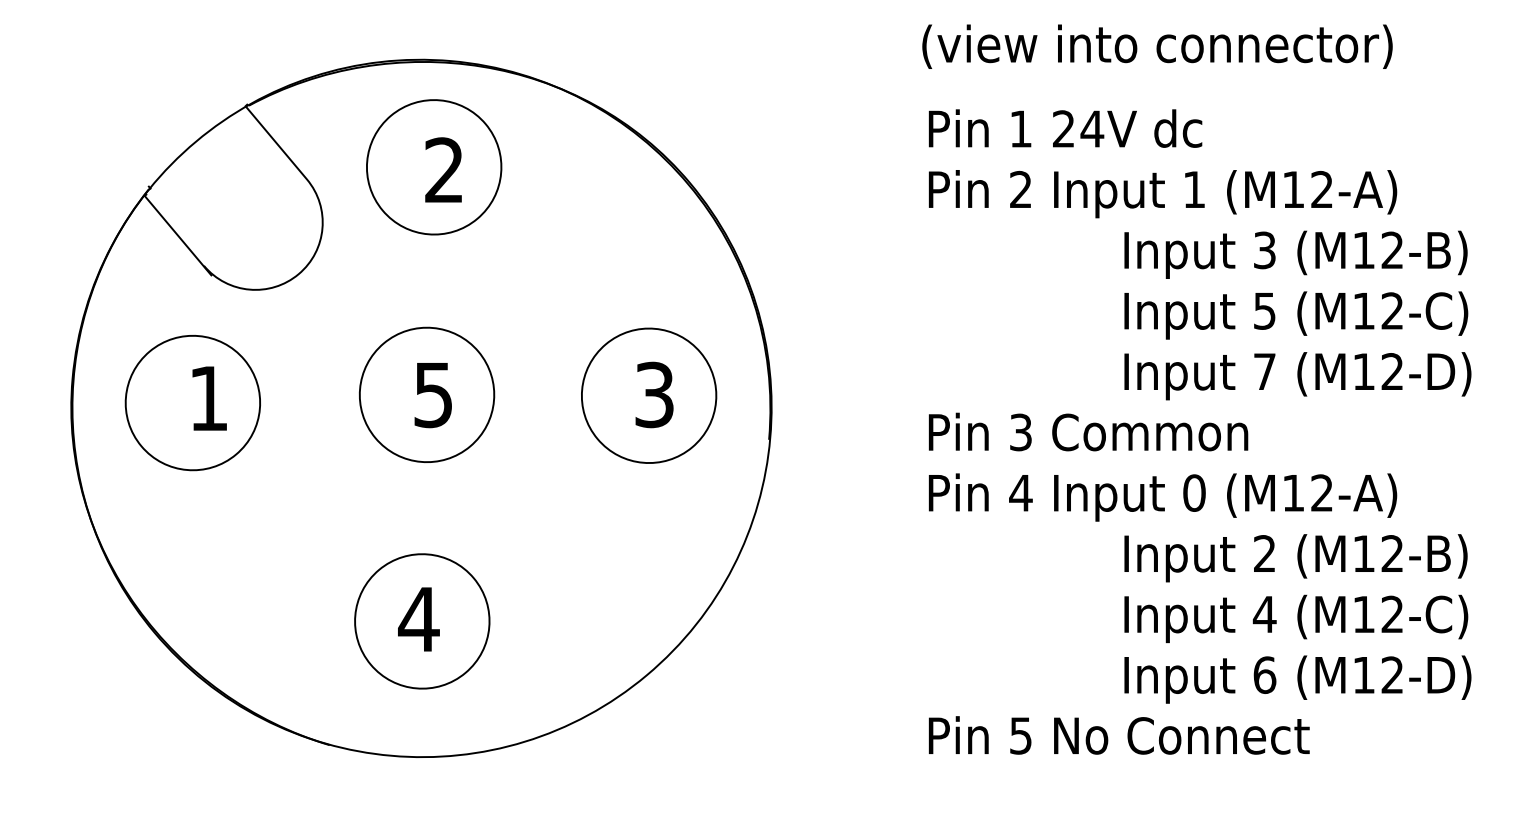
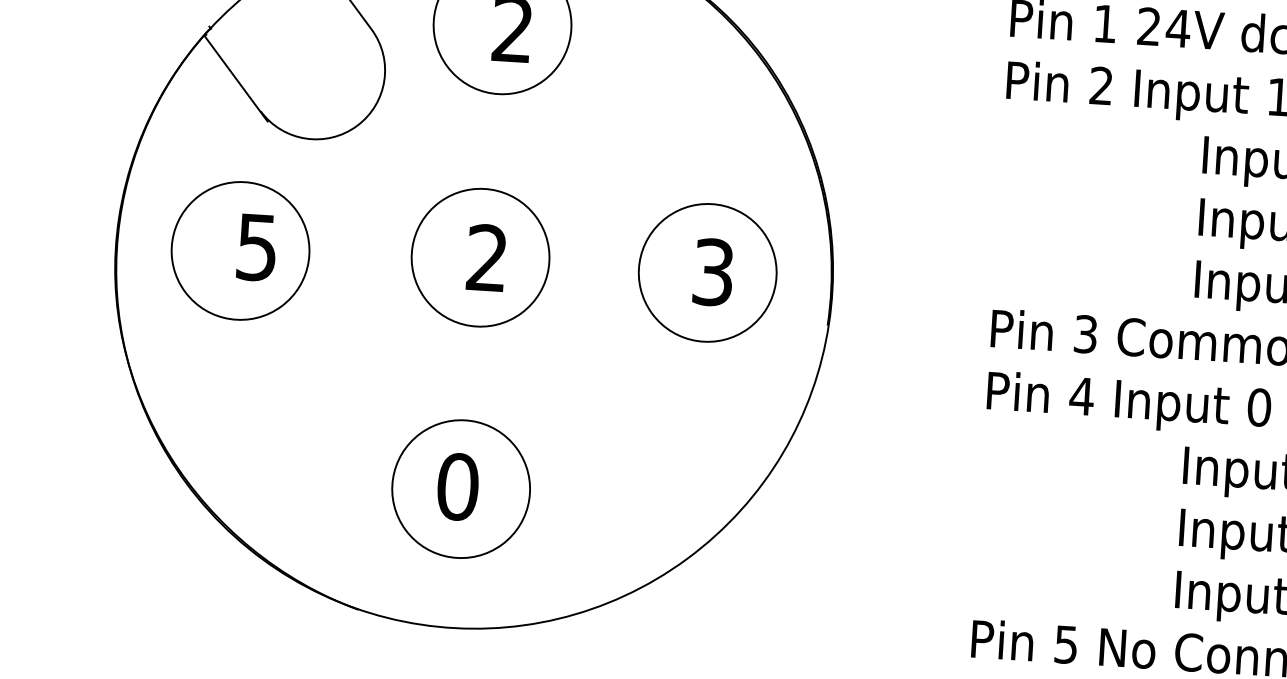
text: (432, 394) -> (486, 257), 5 -> 2
text: (208, 398) -> (256, 247), 1 -> 5
text: (418, 619) -> (457, 486), 4 -> 0

